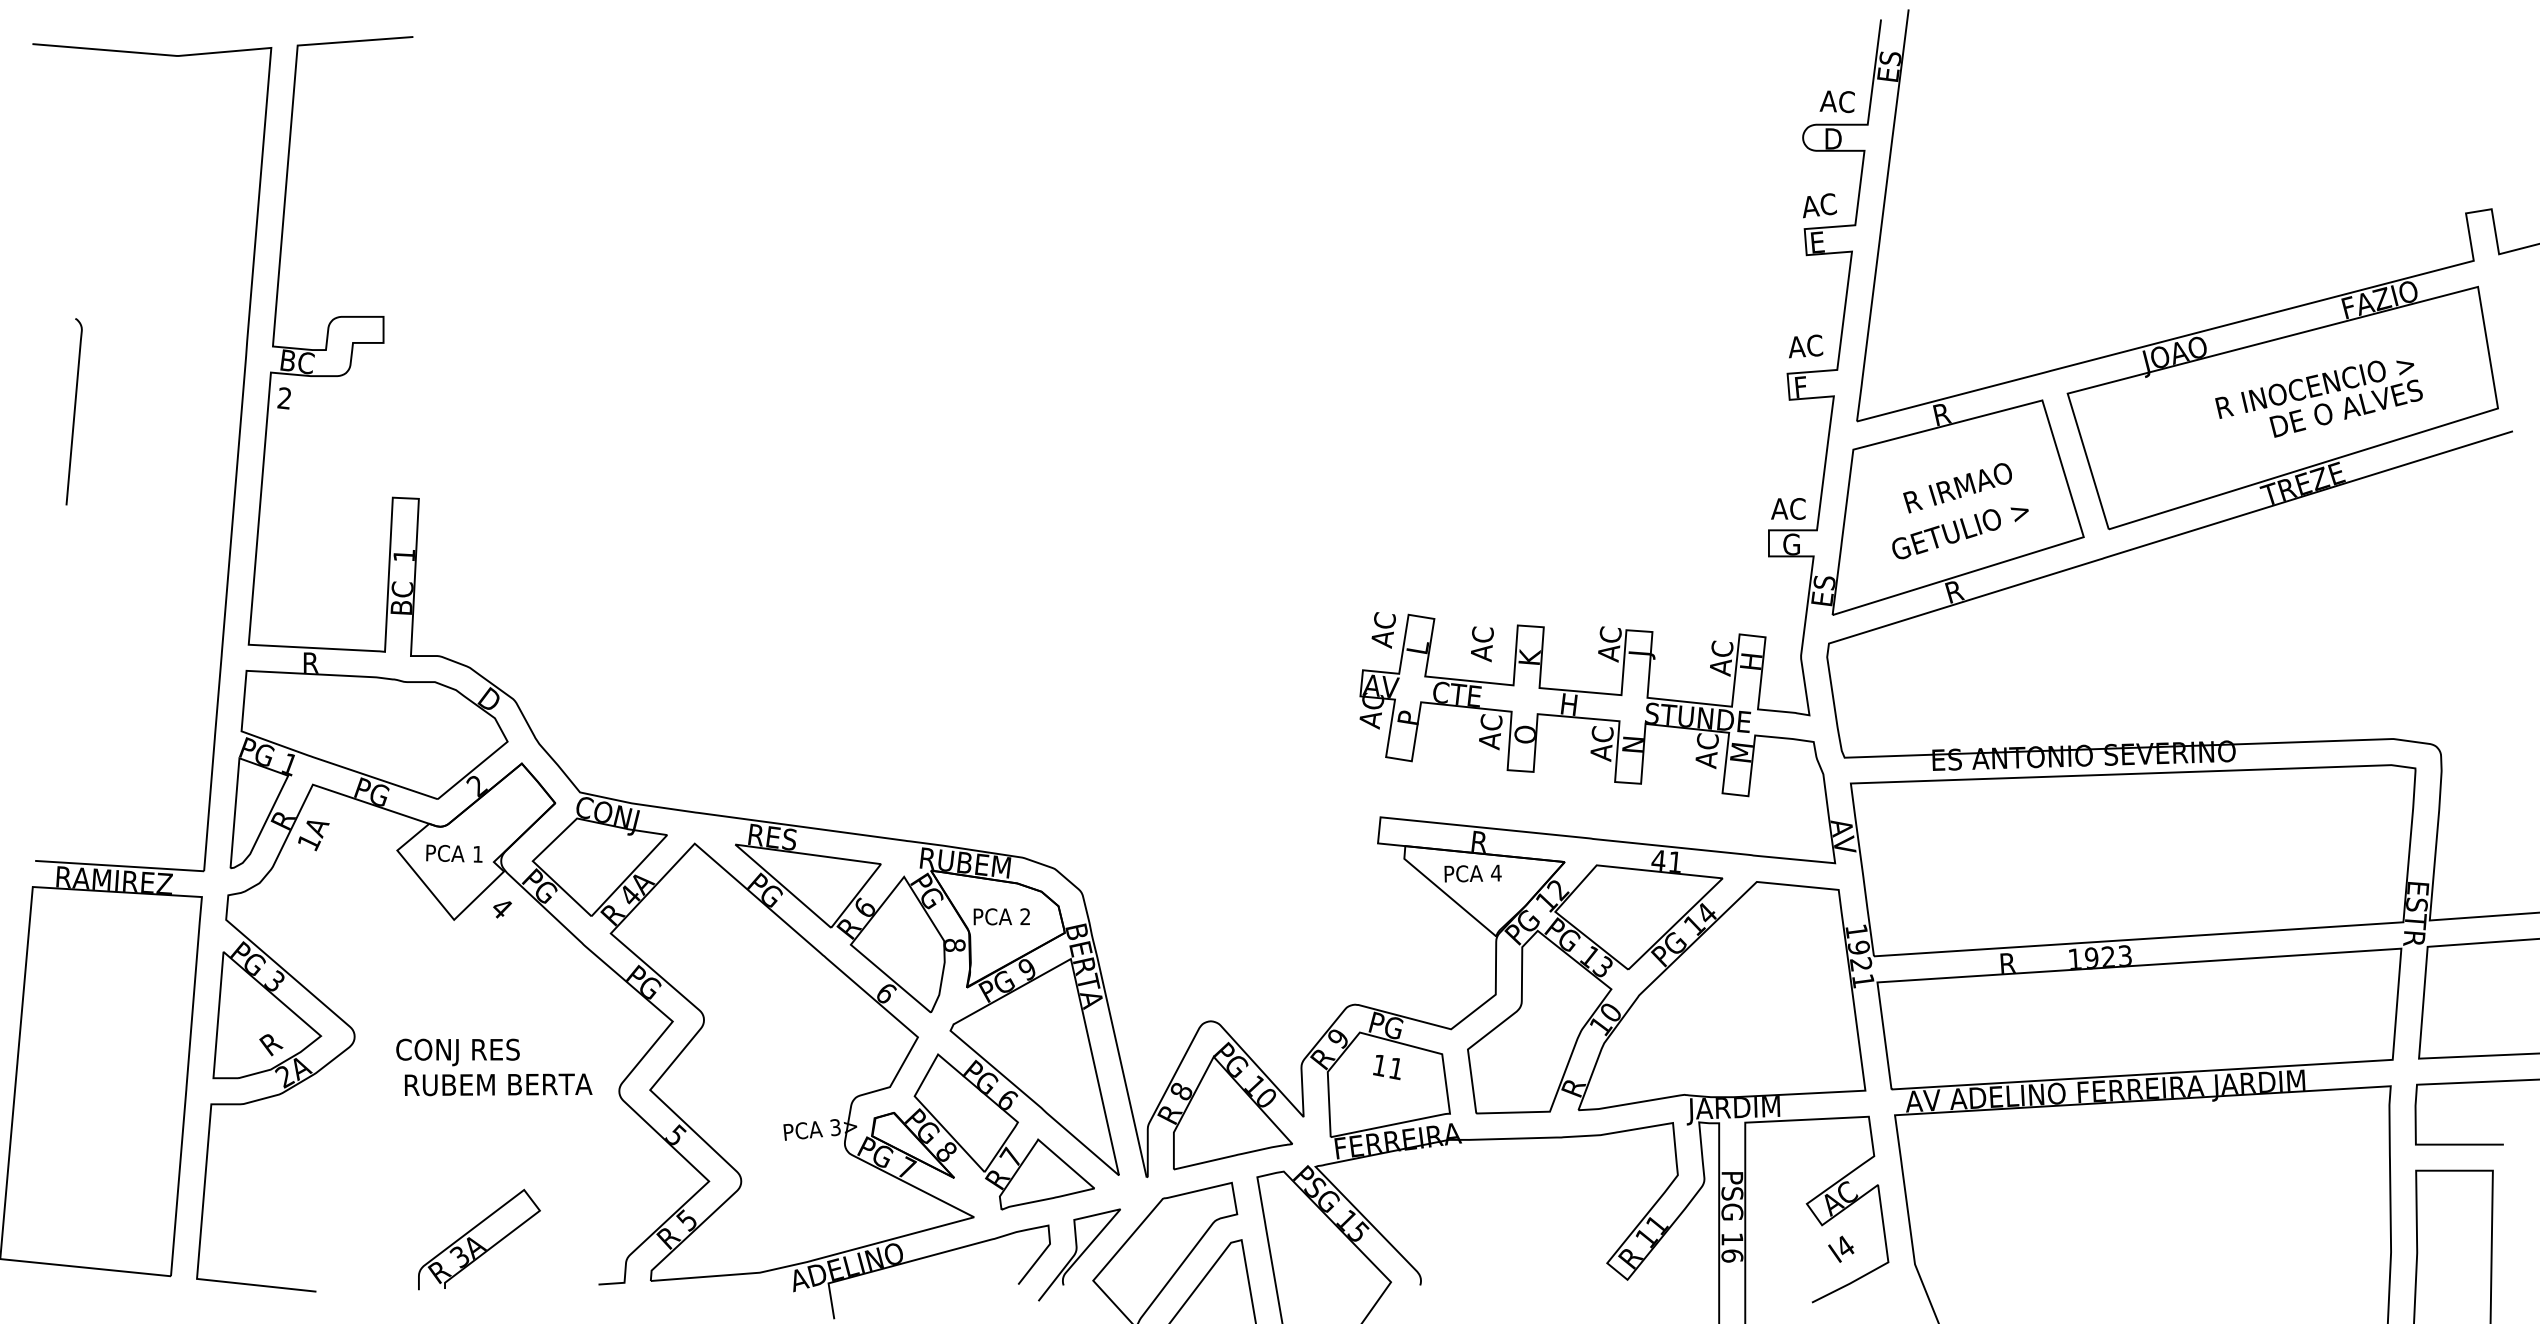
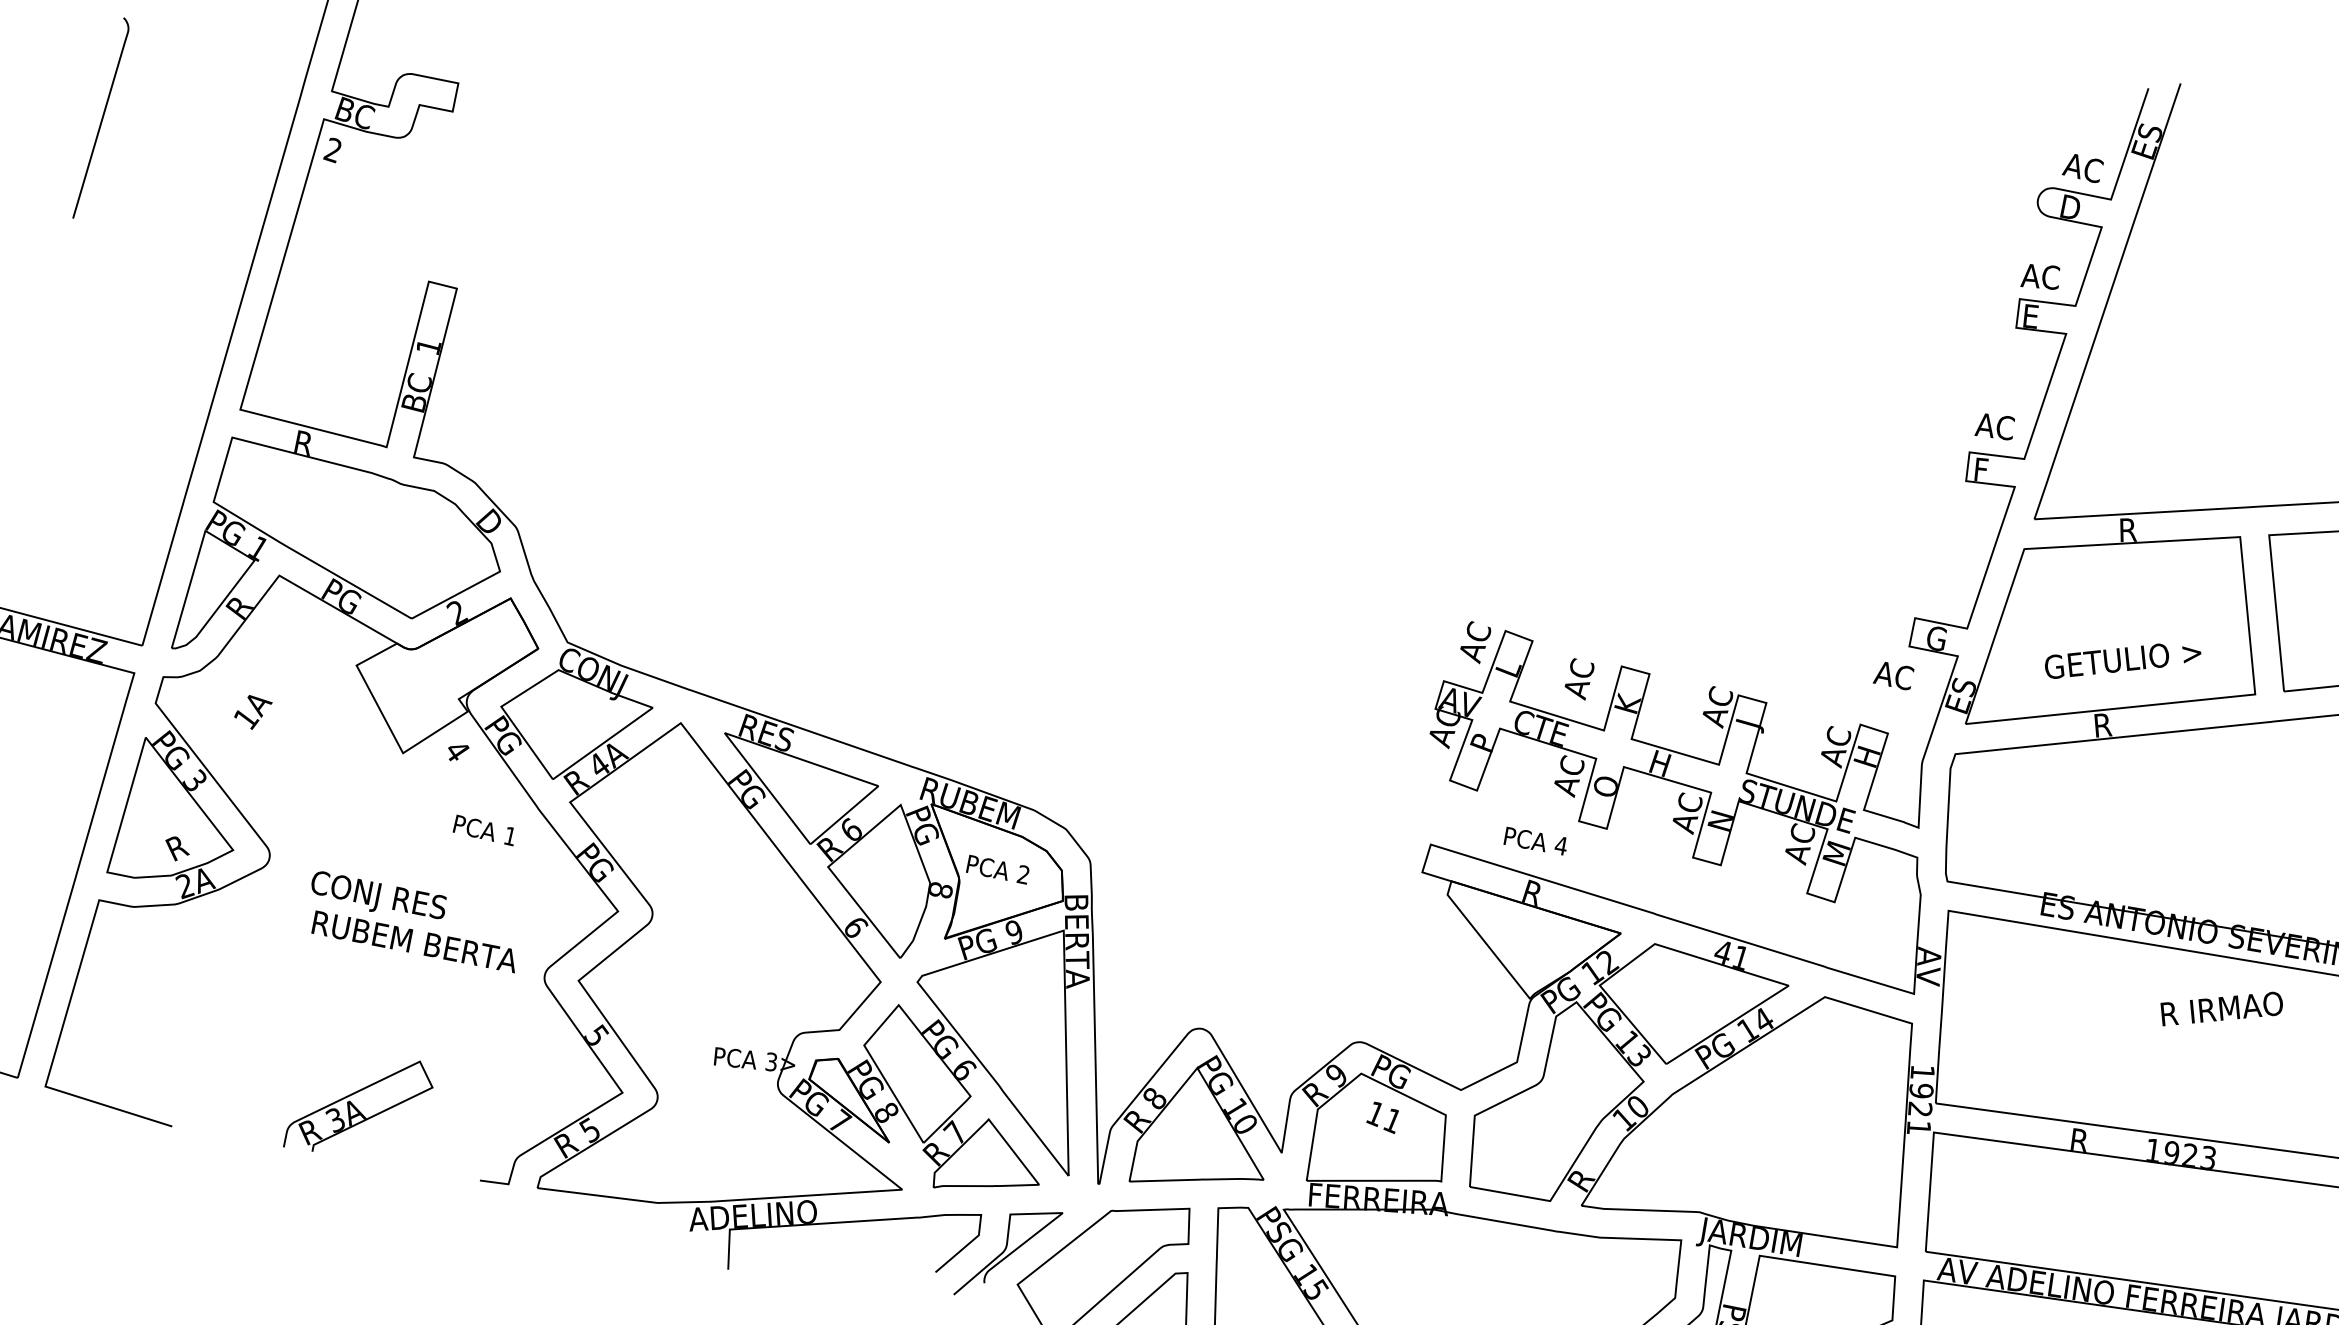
text: (1957, 488) -> (2220, 1009), moved
text: (1788, 508) -> (1894, 675), moved
text: (313, 835) -> (252, 712), moved
text: (454, 853) -> (485, 830), moved
text: (1472, 873) -> (1535, 841), moved

